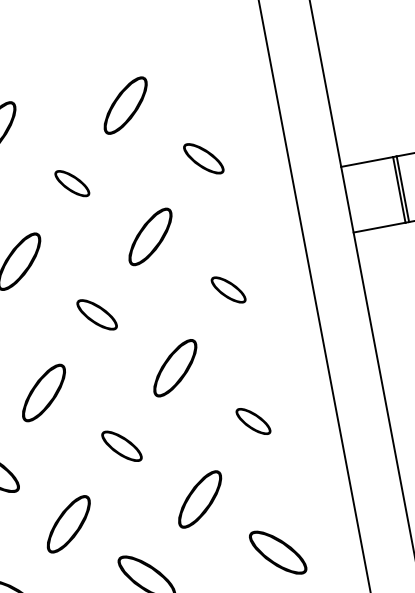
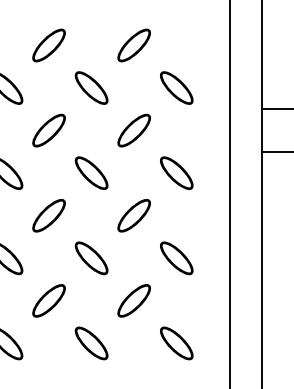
part: (203, 158) -> (176, 87), size x1.43
part: (72, 182) -> (91, 87), size x1.67
part: (227, 289) -> (176, 172), size x1.67
part: (96, 313) -> (91, 172), size x1.43
part: (252, 421) -> (176, 258), size x1.67
part: (121, 446) -> (91, 258), size x1.43

